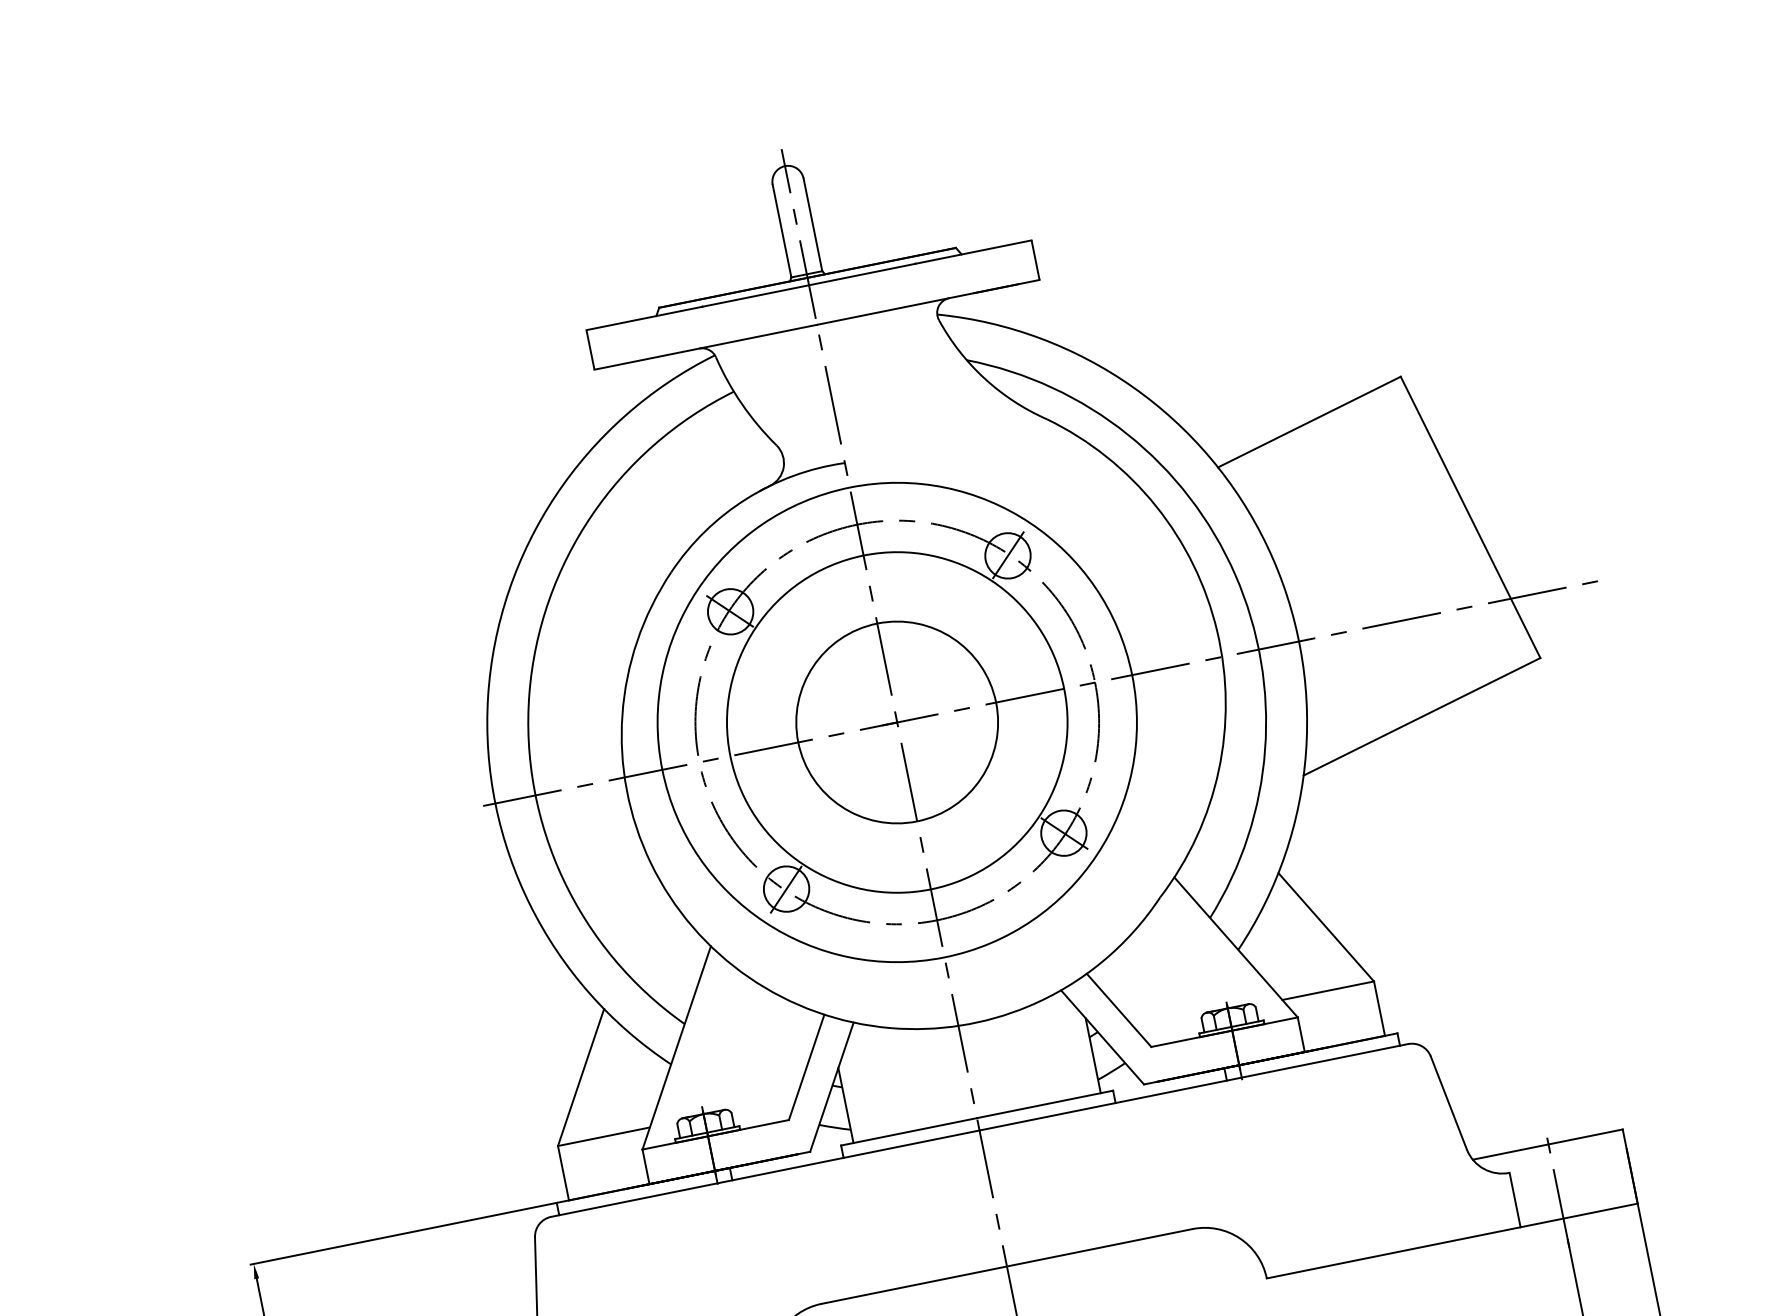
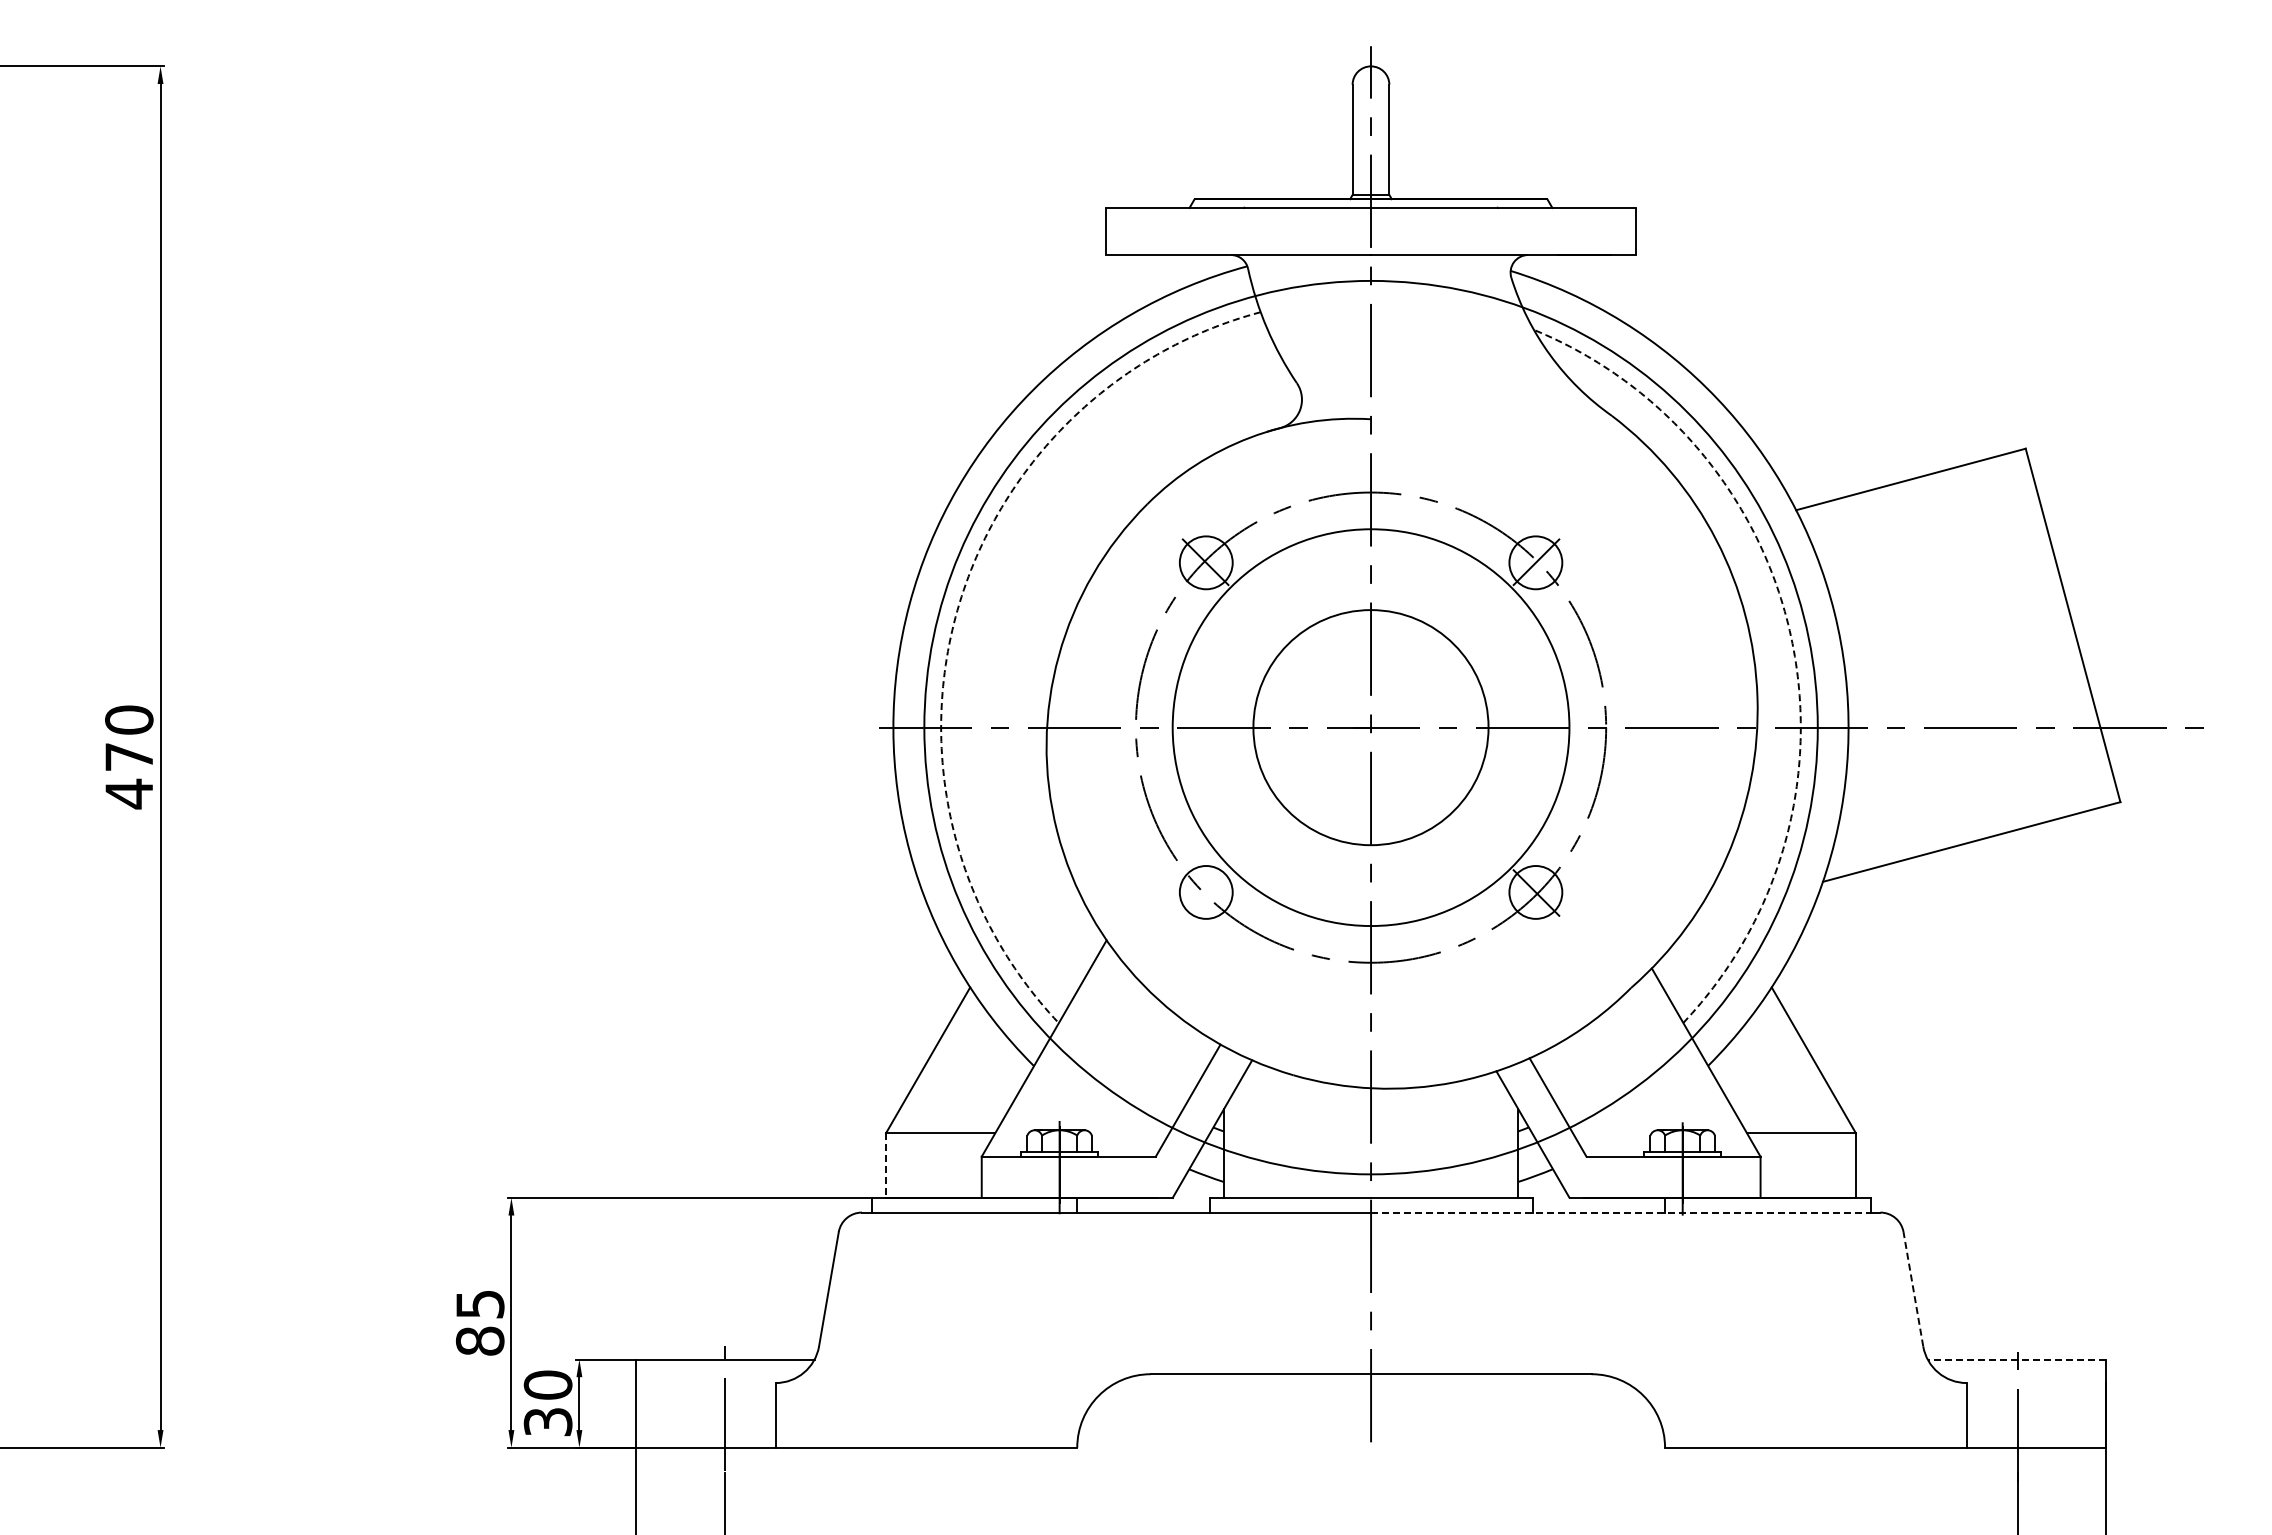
arc: (1235, 575) -> (1791, 637), solid -> dashed
arc: (529, 694) -> (957, 610), solid -> dashed
circle: (896, 722) -> (1370, 727), size x1.6
line: (785, 889) -> (1205, 892), removed
line: (1189, 1088) -> (1620, 1212), solid -> dashed
line: (1448, 1102) -> (1913, 1288), solid -> dashed
line: (1547, 1144) -> (2016, 1359), solid -> dashed
line: (564, 1173) -> (886, 1166), solid -> dashed

